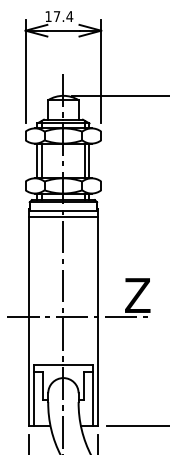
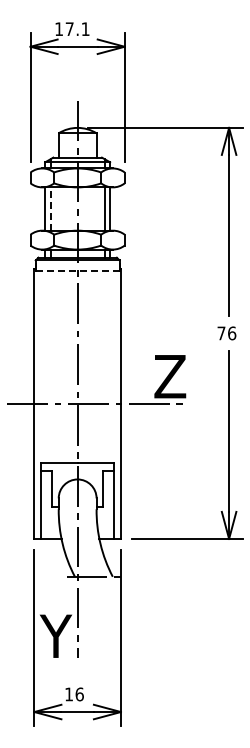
text: (69, 16) -> (85, 28), 17.4 -> 17.1
line: (41, 161) -> (50, 209), solid -> dashed
line: (63, 211) -> (77, 271), solid -> dashed
line: (63, 217) -> (77, 279), removed

